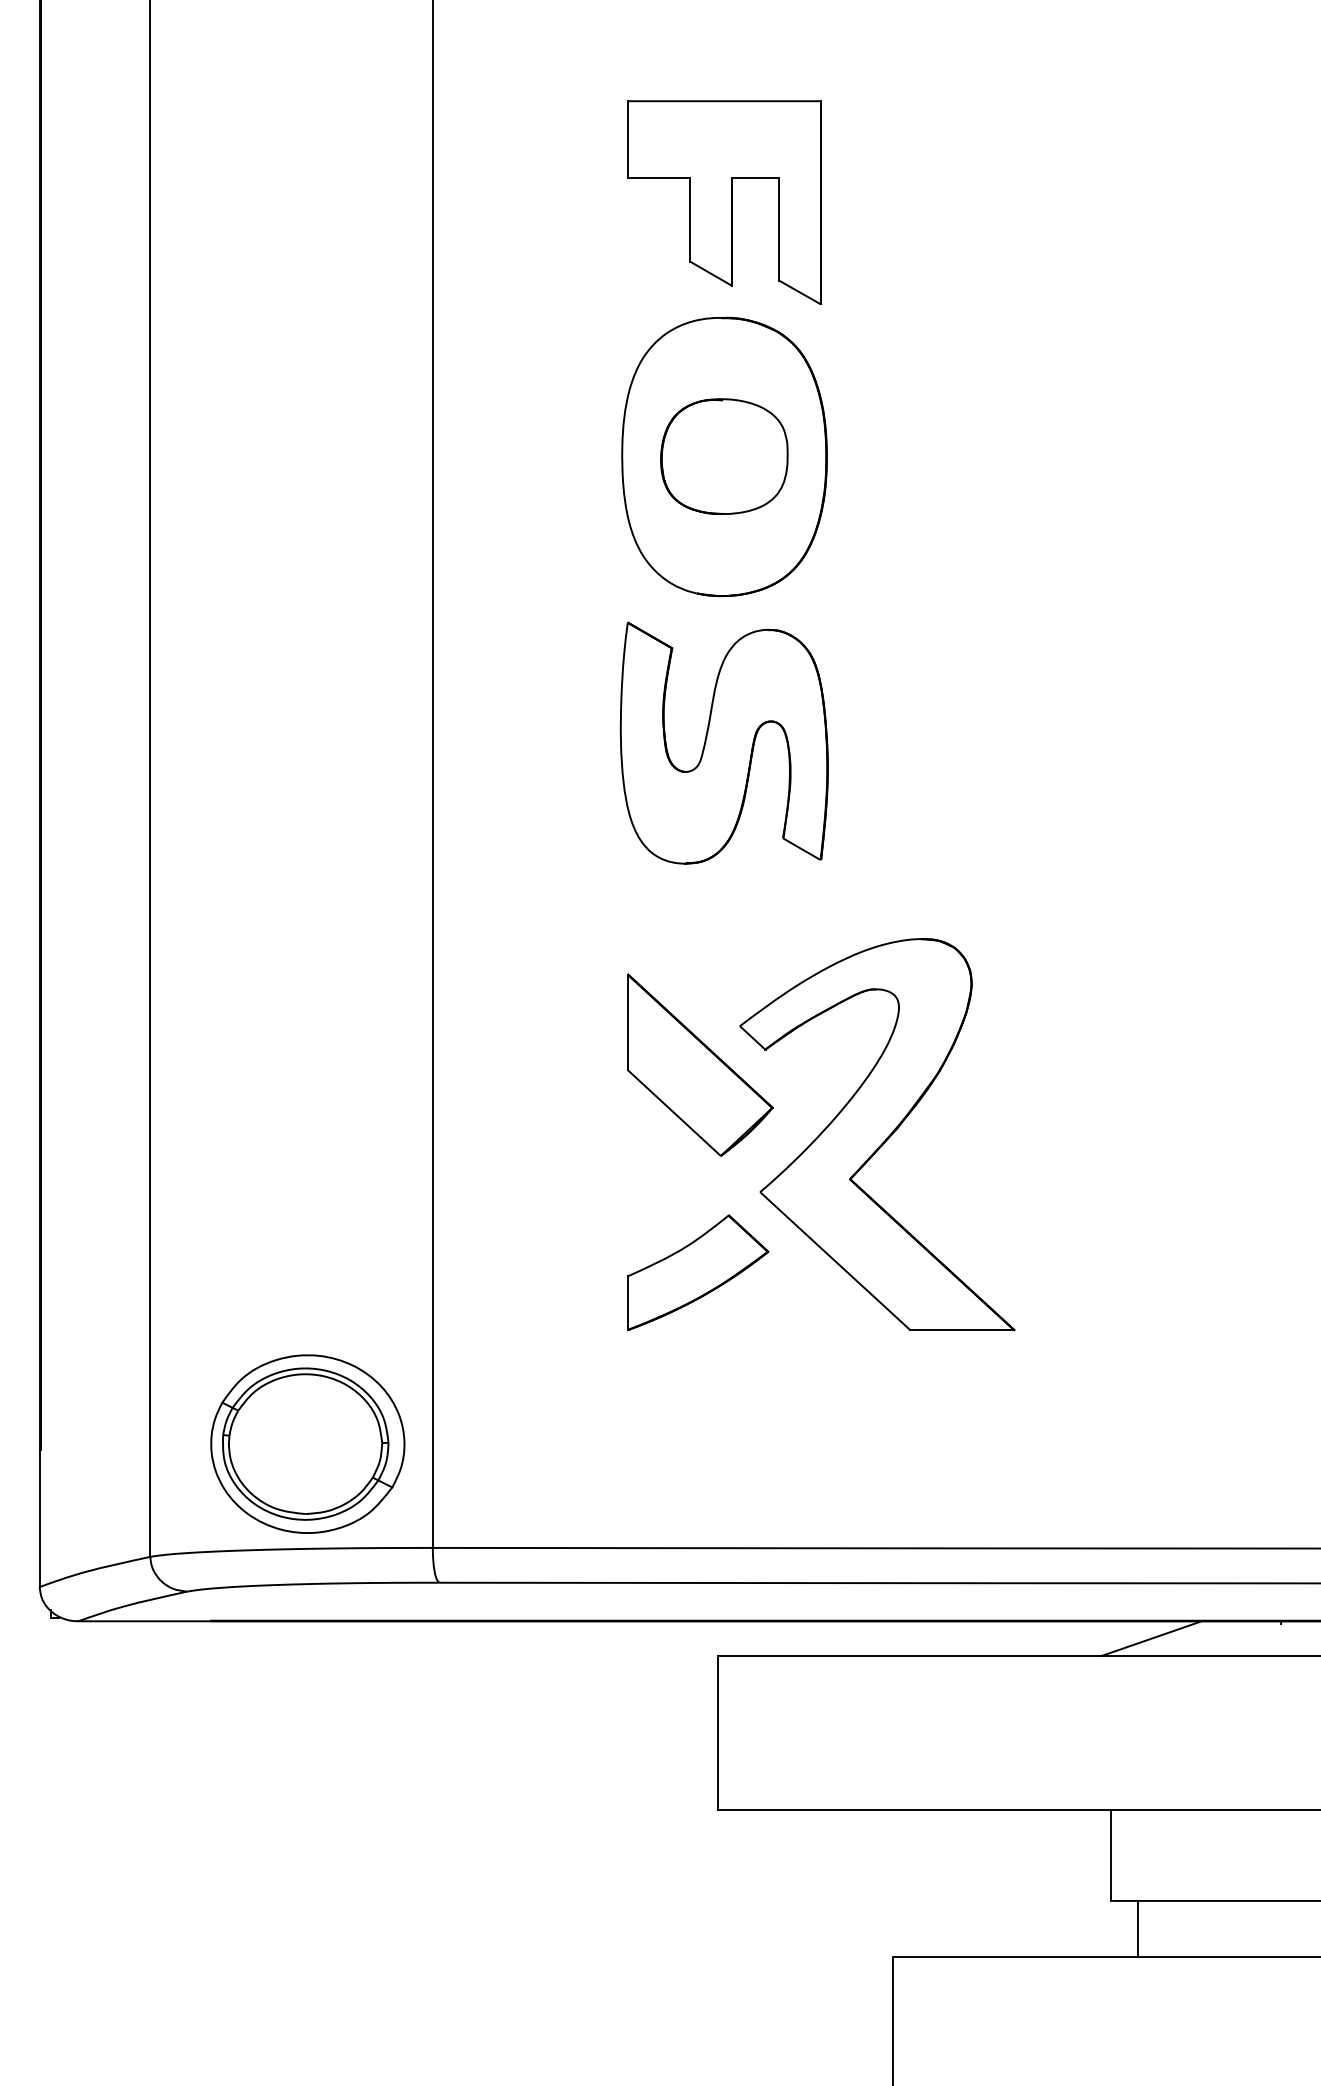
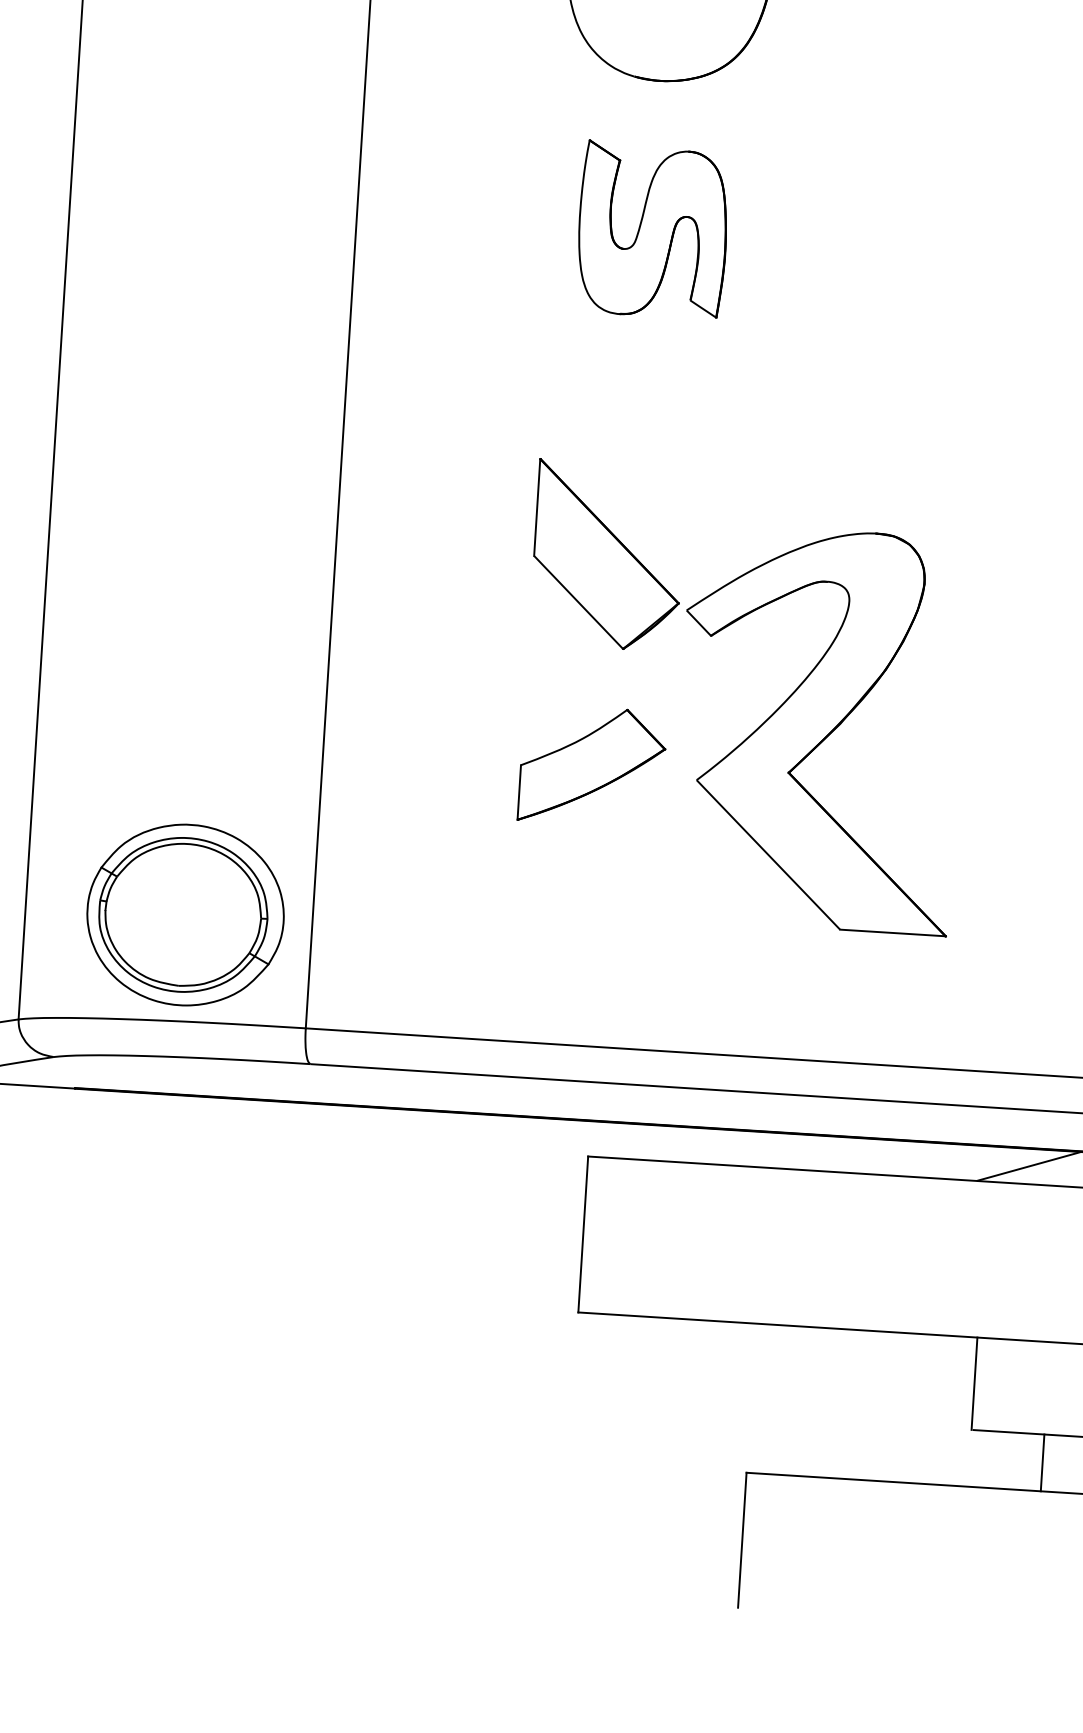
part: (723, 742) -> (652, 229), size x0.7
part: (877, 1134) -> (819, 729), moved
line: (1137, 1928) -> (1042, 1462), moved

